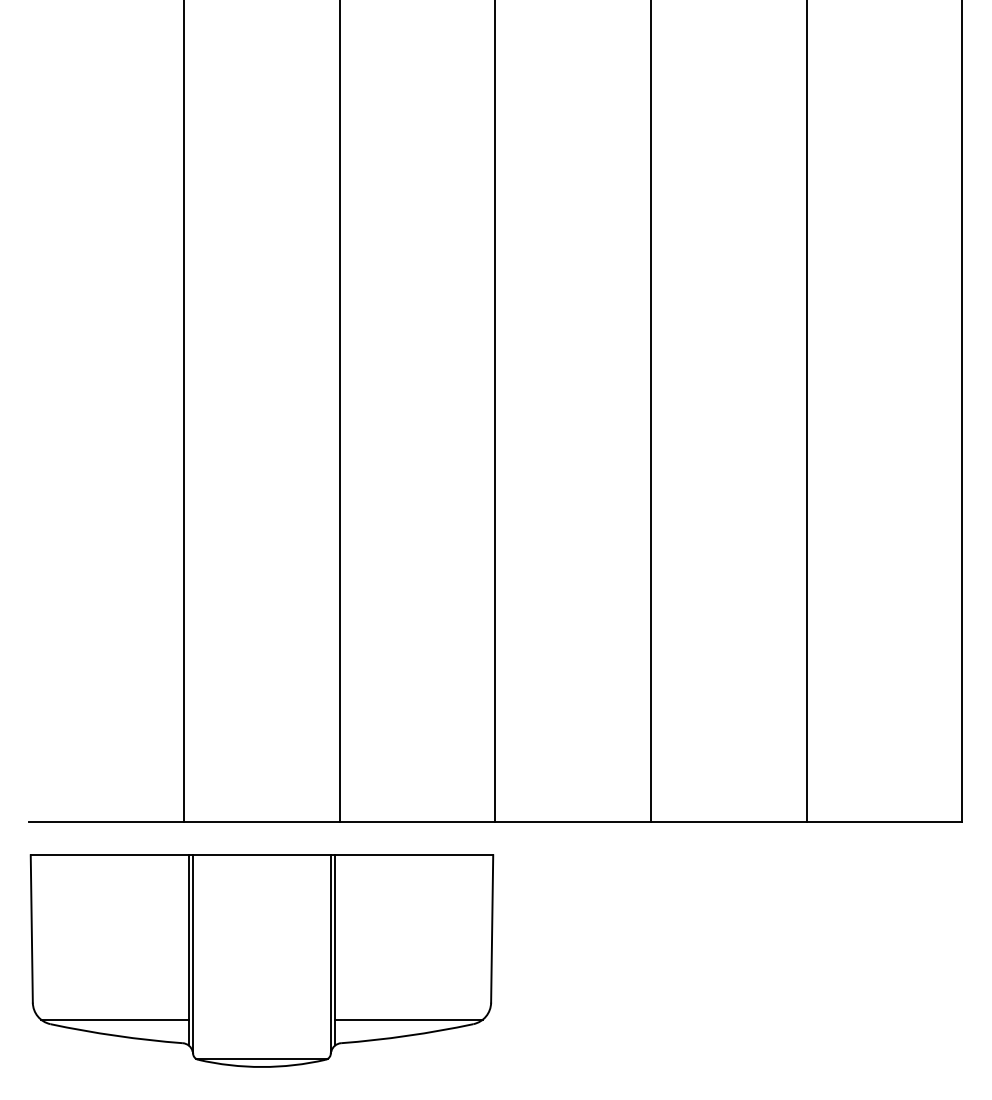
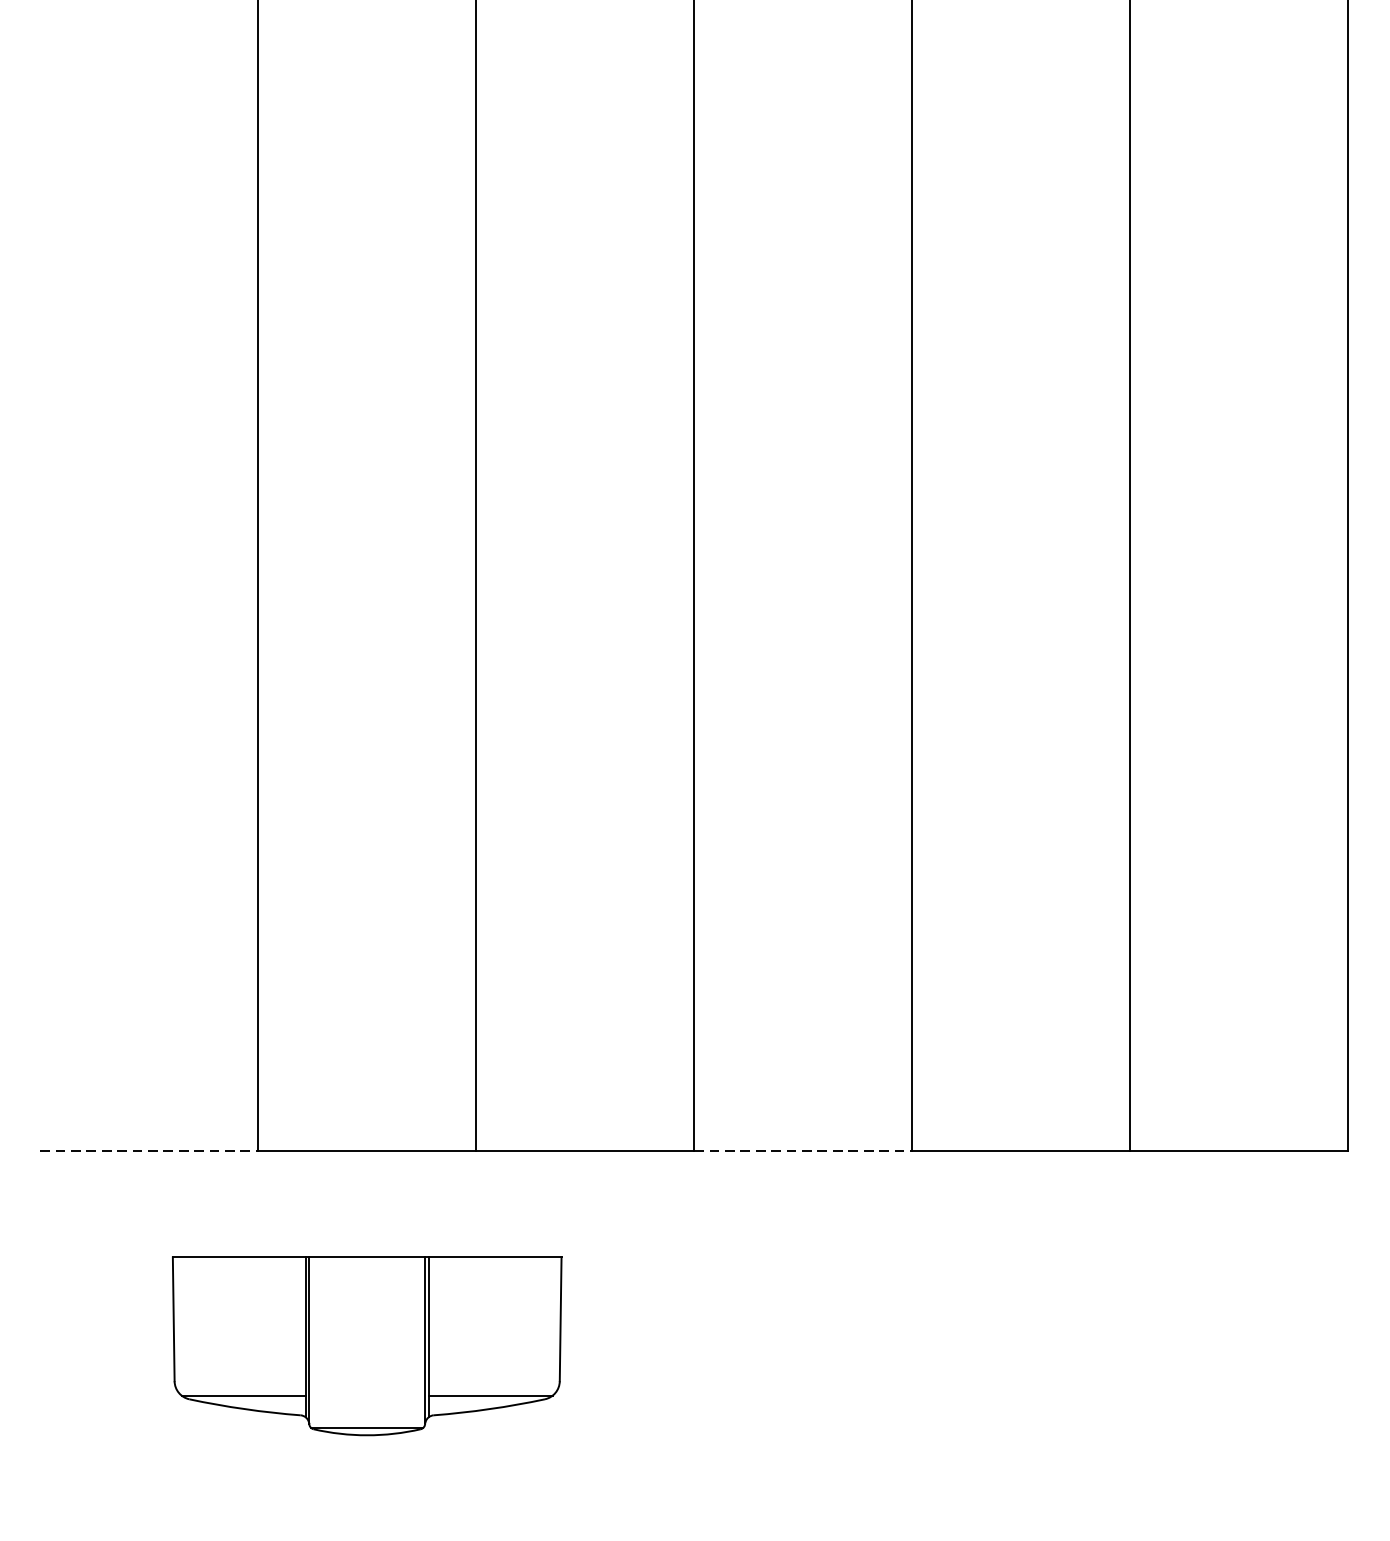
line: (106, 821) -> (149, 1150), solid -> dashed
line: (573, 821) -> (803, 1150), solid -> dashed
part: (261, 960) -> (366, 1345), size x0.6

